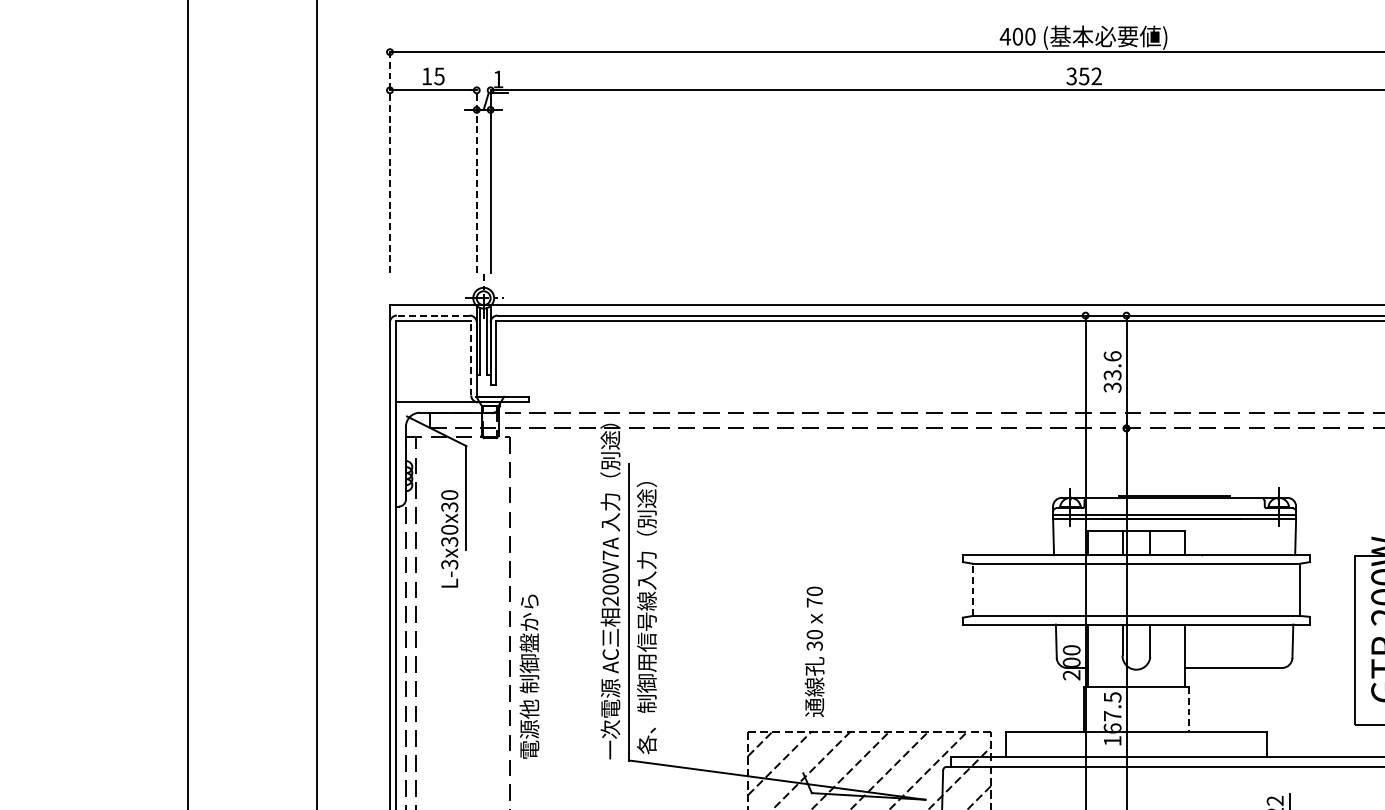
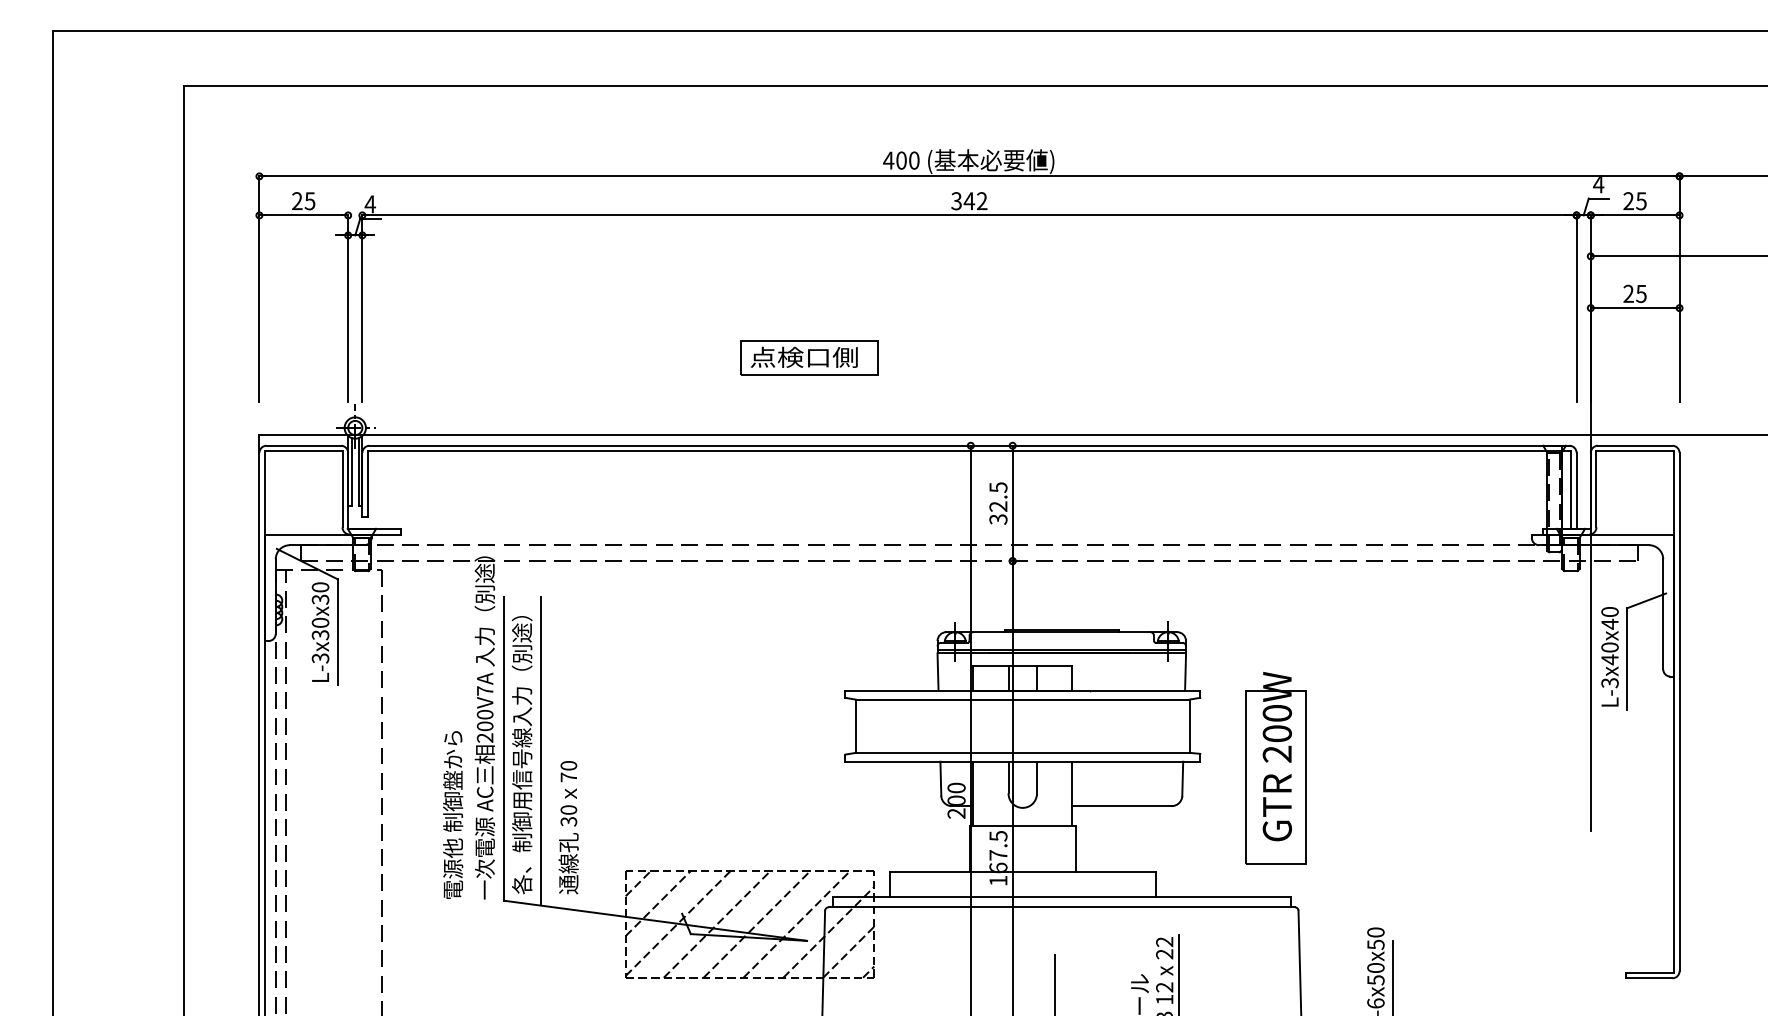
text: (427, 75) -> (297, 200), 15 -> 25
text: (1084, 76) -> (969, 201), 352 -> 342
text: (497, 79) -> (369, 204), 1 -> 4
line: (390, 162) -> (259, 289), dashed -> solid
line: (477, 181) -> (348, 308), dashed -> solid
part: (927, 229) -> (809, 357), added
line: (433, 315) -> (303, 445), dashed -> solid
line: (471, 358) -> (342, 489), dashed -> solid
text: (1112, 366) -> (998, 497), 33.6 -> 32.5
text: (449, 538) -> (320, 631), moved
line: (972, 590) -> (855, 726), dashed -> solid
line: (664, 613) -> (540, 750), added
text: (814, 651) -> (568, 827), moved
text: (529, 676) -> (453, 814), moved
line: (1188, 710) -> (1076, 849), dashed -> solid

